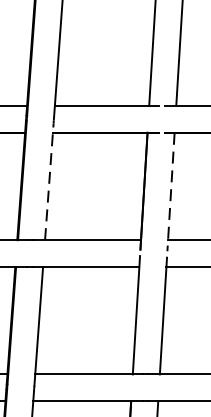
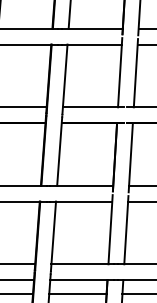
line: (49, 181) -> (59, 151), dashed -> solid
line: (170, 191) -> (130, 157), dashed -> solid

